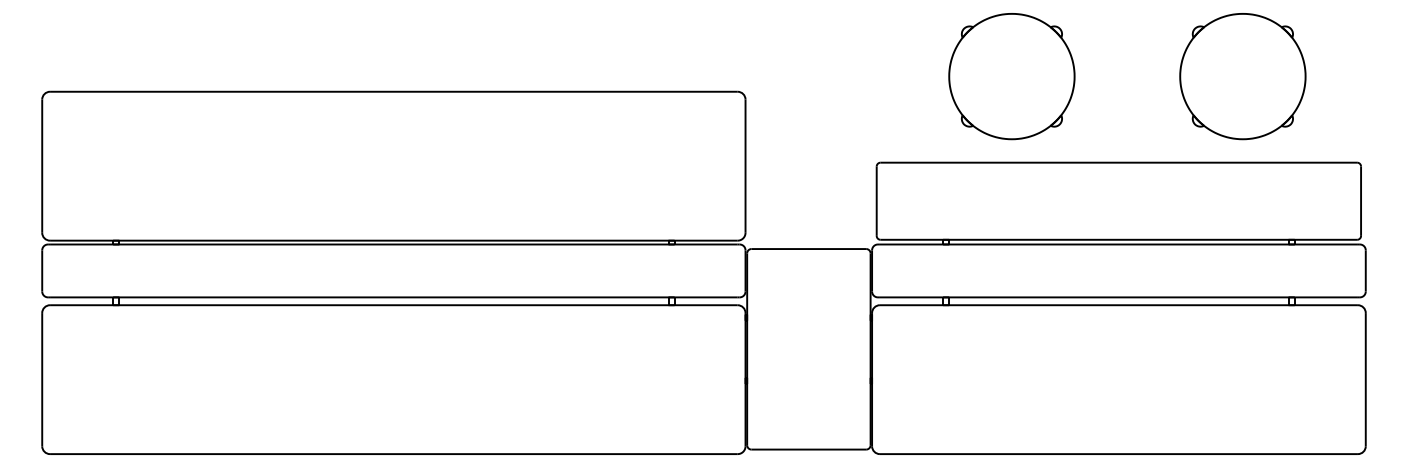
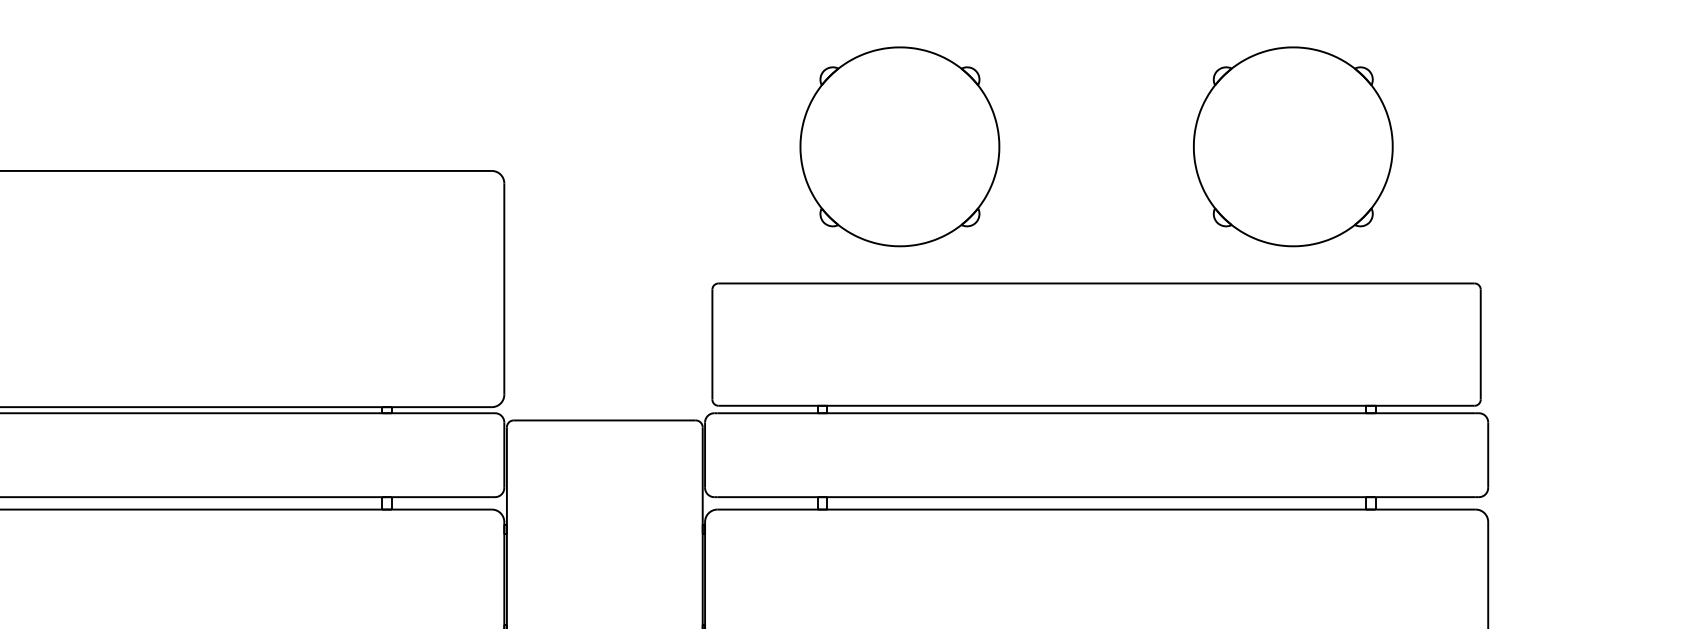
part: (1011, 76) -> (899, 146), moved

